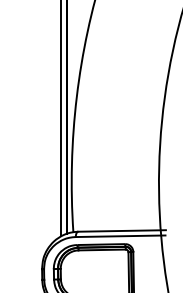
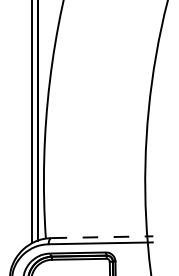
line: (122, 230) -> (102, 236), solid -> dashed

